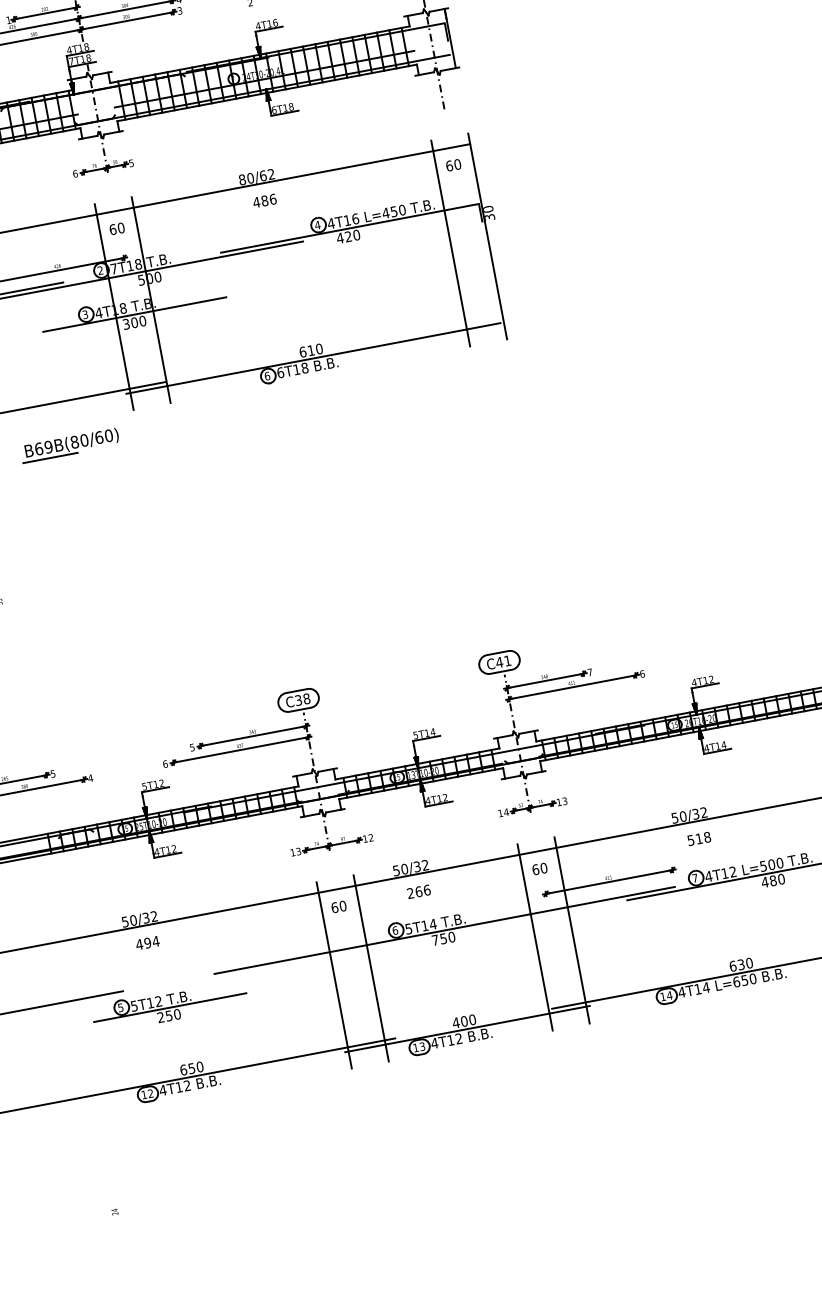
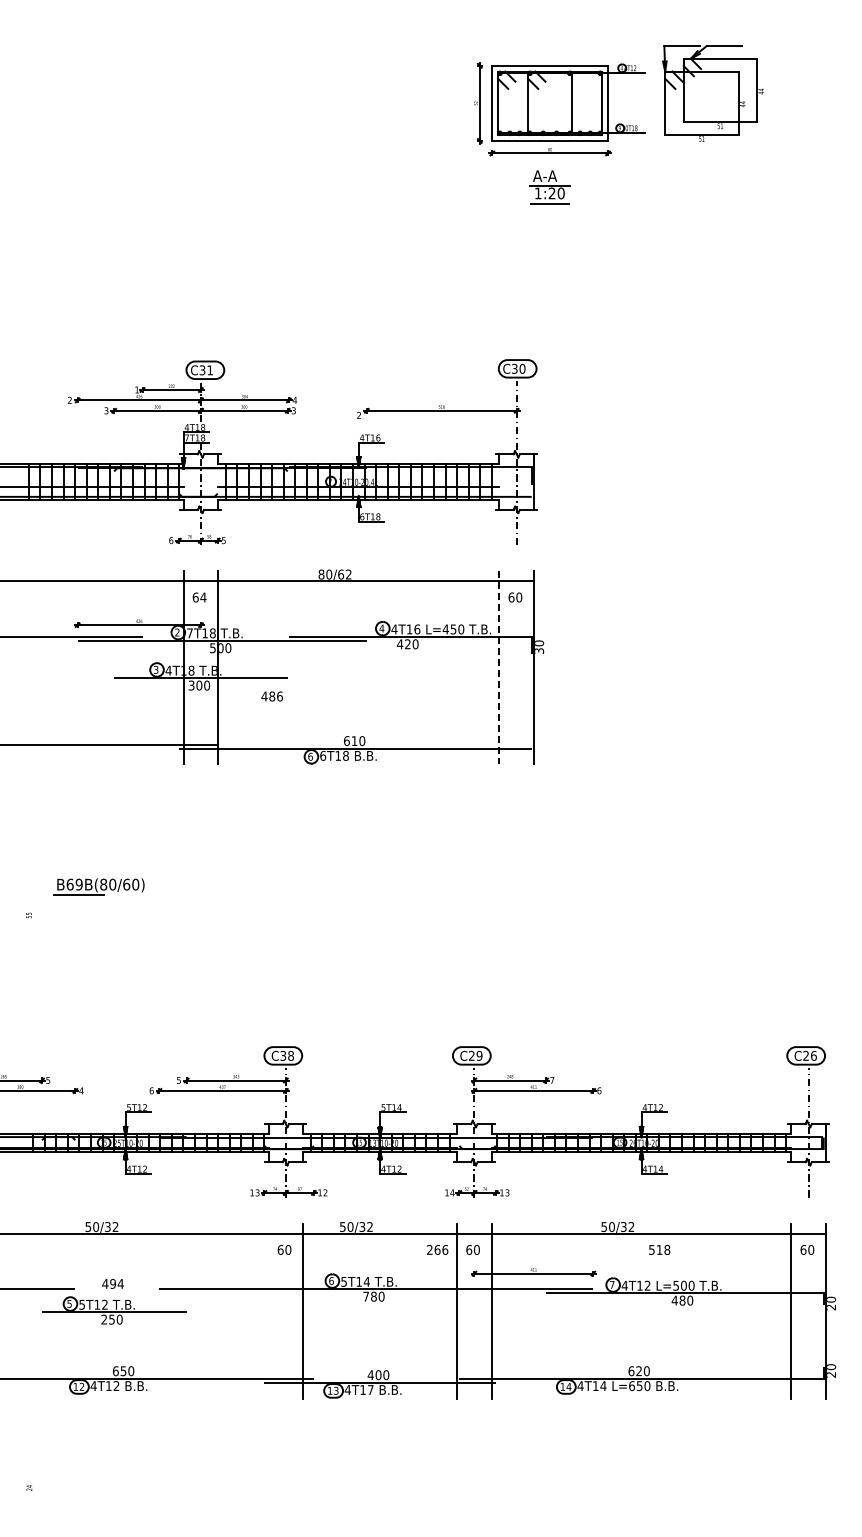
text: (264, 201) -> (271, 696), moved
text: (121, 228) -> (203, 597), 60 -> 64
line: (450, 243) -> (499, 667), solid -> dashed
part: (69, 445) -> (98, 886), moved
text: (503, 661) -> (475, 1055), C41 -> C29
text: (699, 838) -> (659, 1249), moved
text: (418, 891) -> (437, 1249), moved
text: (443, 938) -> (373, 1296), 750 -> 780
text: (147, 942) -> (112, 1283), moved
text: (740, 965) -> (638, 1371), 630 -> 620
line: (334, 974) -> (268, 1310), removed
text: (458, 1038) -> (370, 1389), 4T12 -> 4T17

